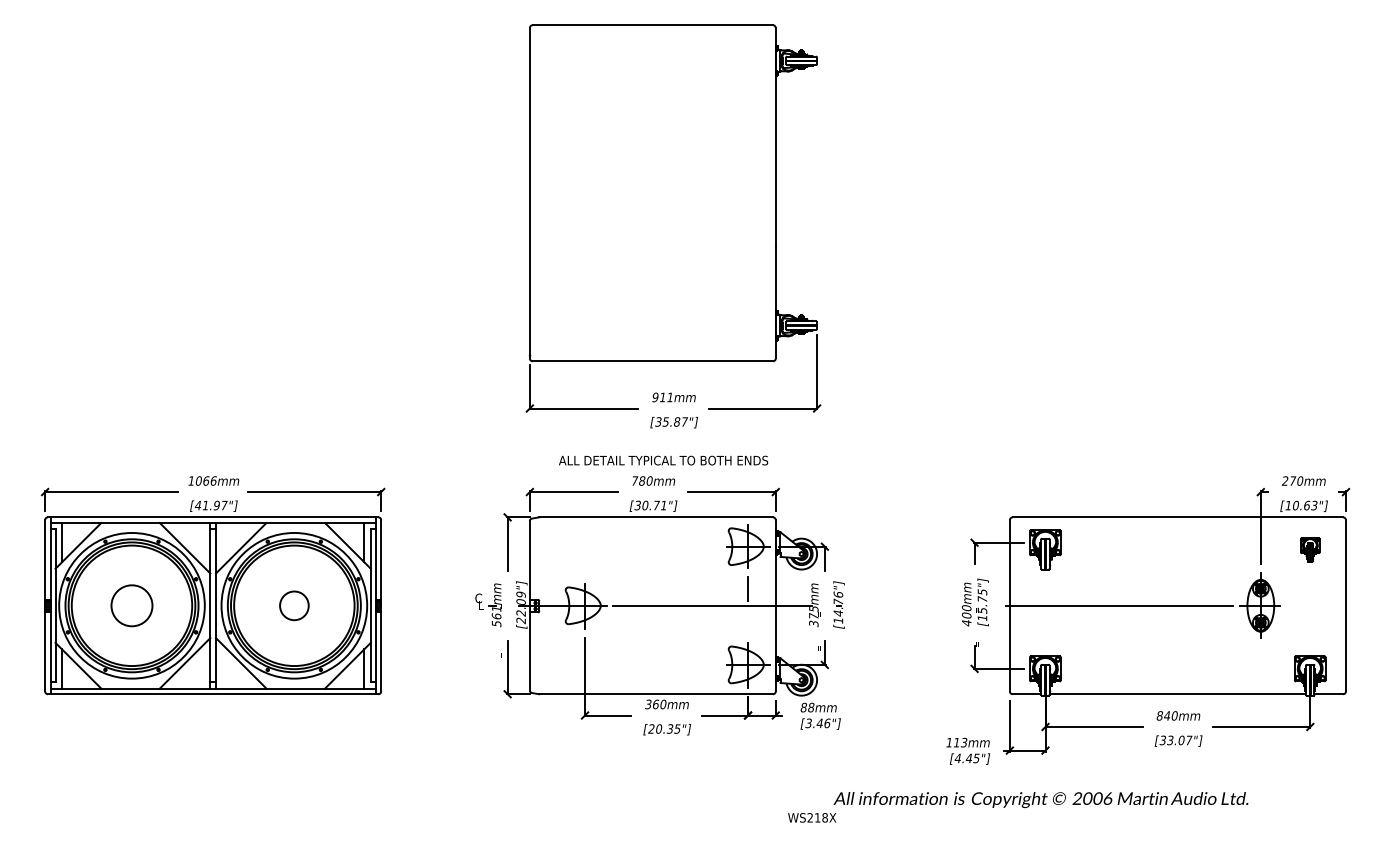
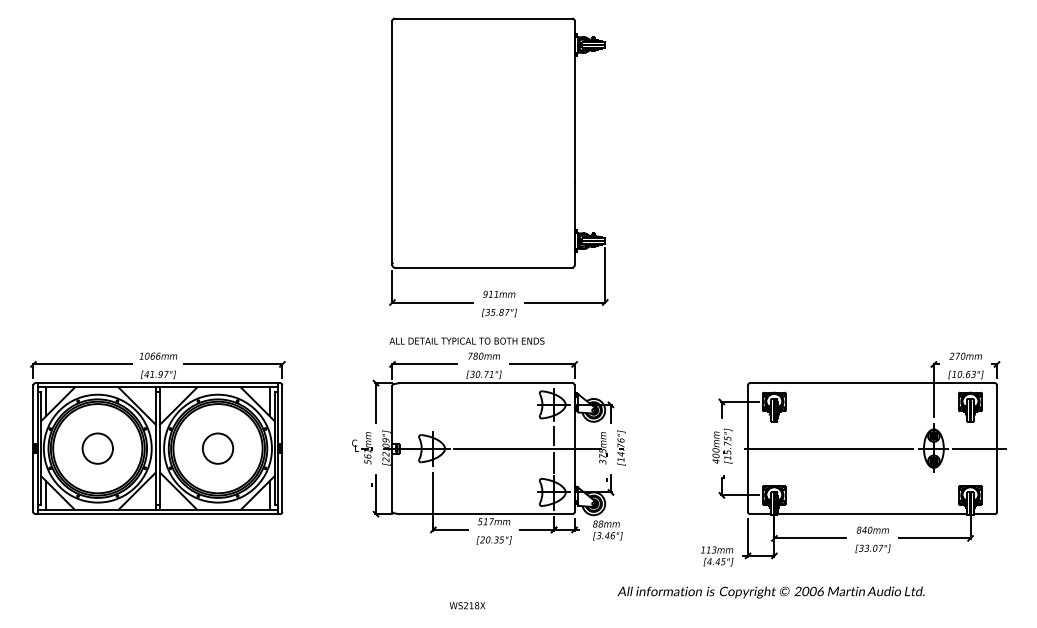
text: (663, 460) -> (467, 341), moved
part: (1310, 549) -> (970, 406), size x1.67
circle: (294, 605) -> (218, 448), size x1.43
line: (1322, 605) -> (979, 448), added
line: (748, 624) -> (554, 462), added
text: (656, 704) -> (486, 521), 360mm -> 517mm
text: (812, 817) -> (467, 605), moved

